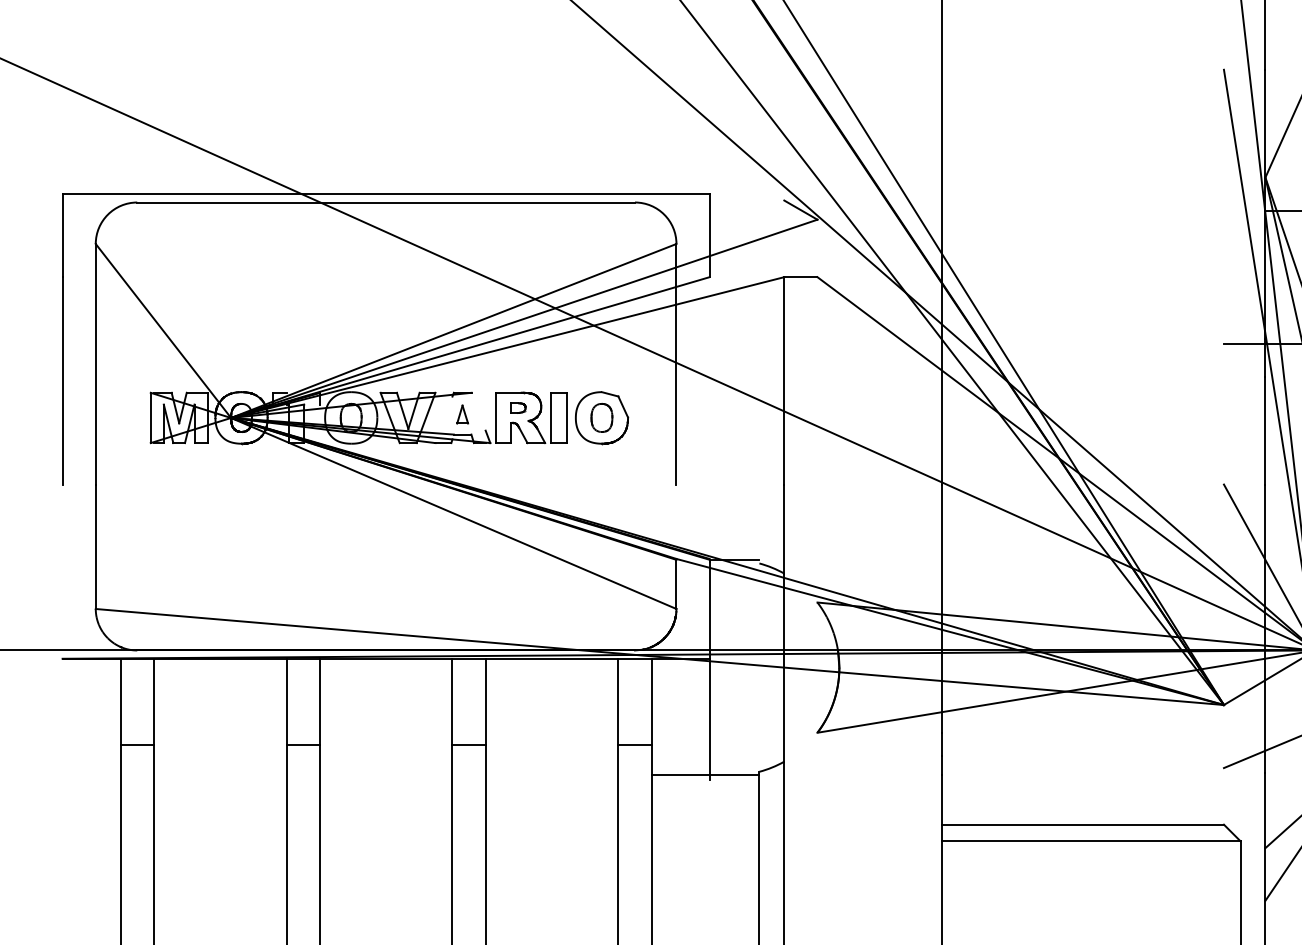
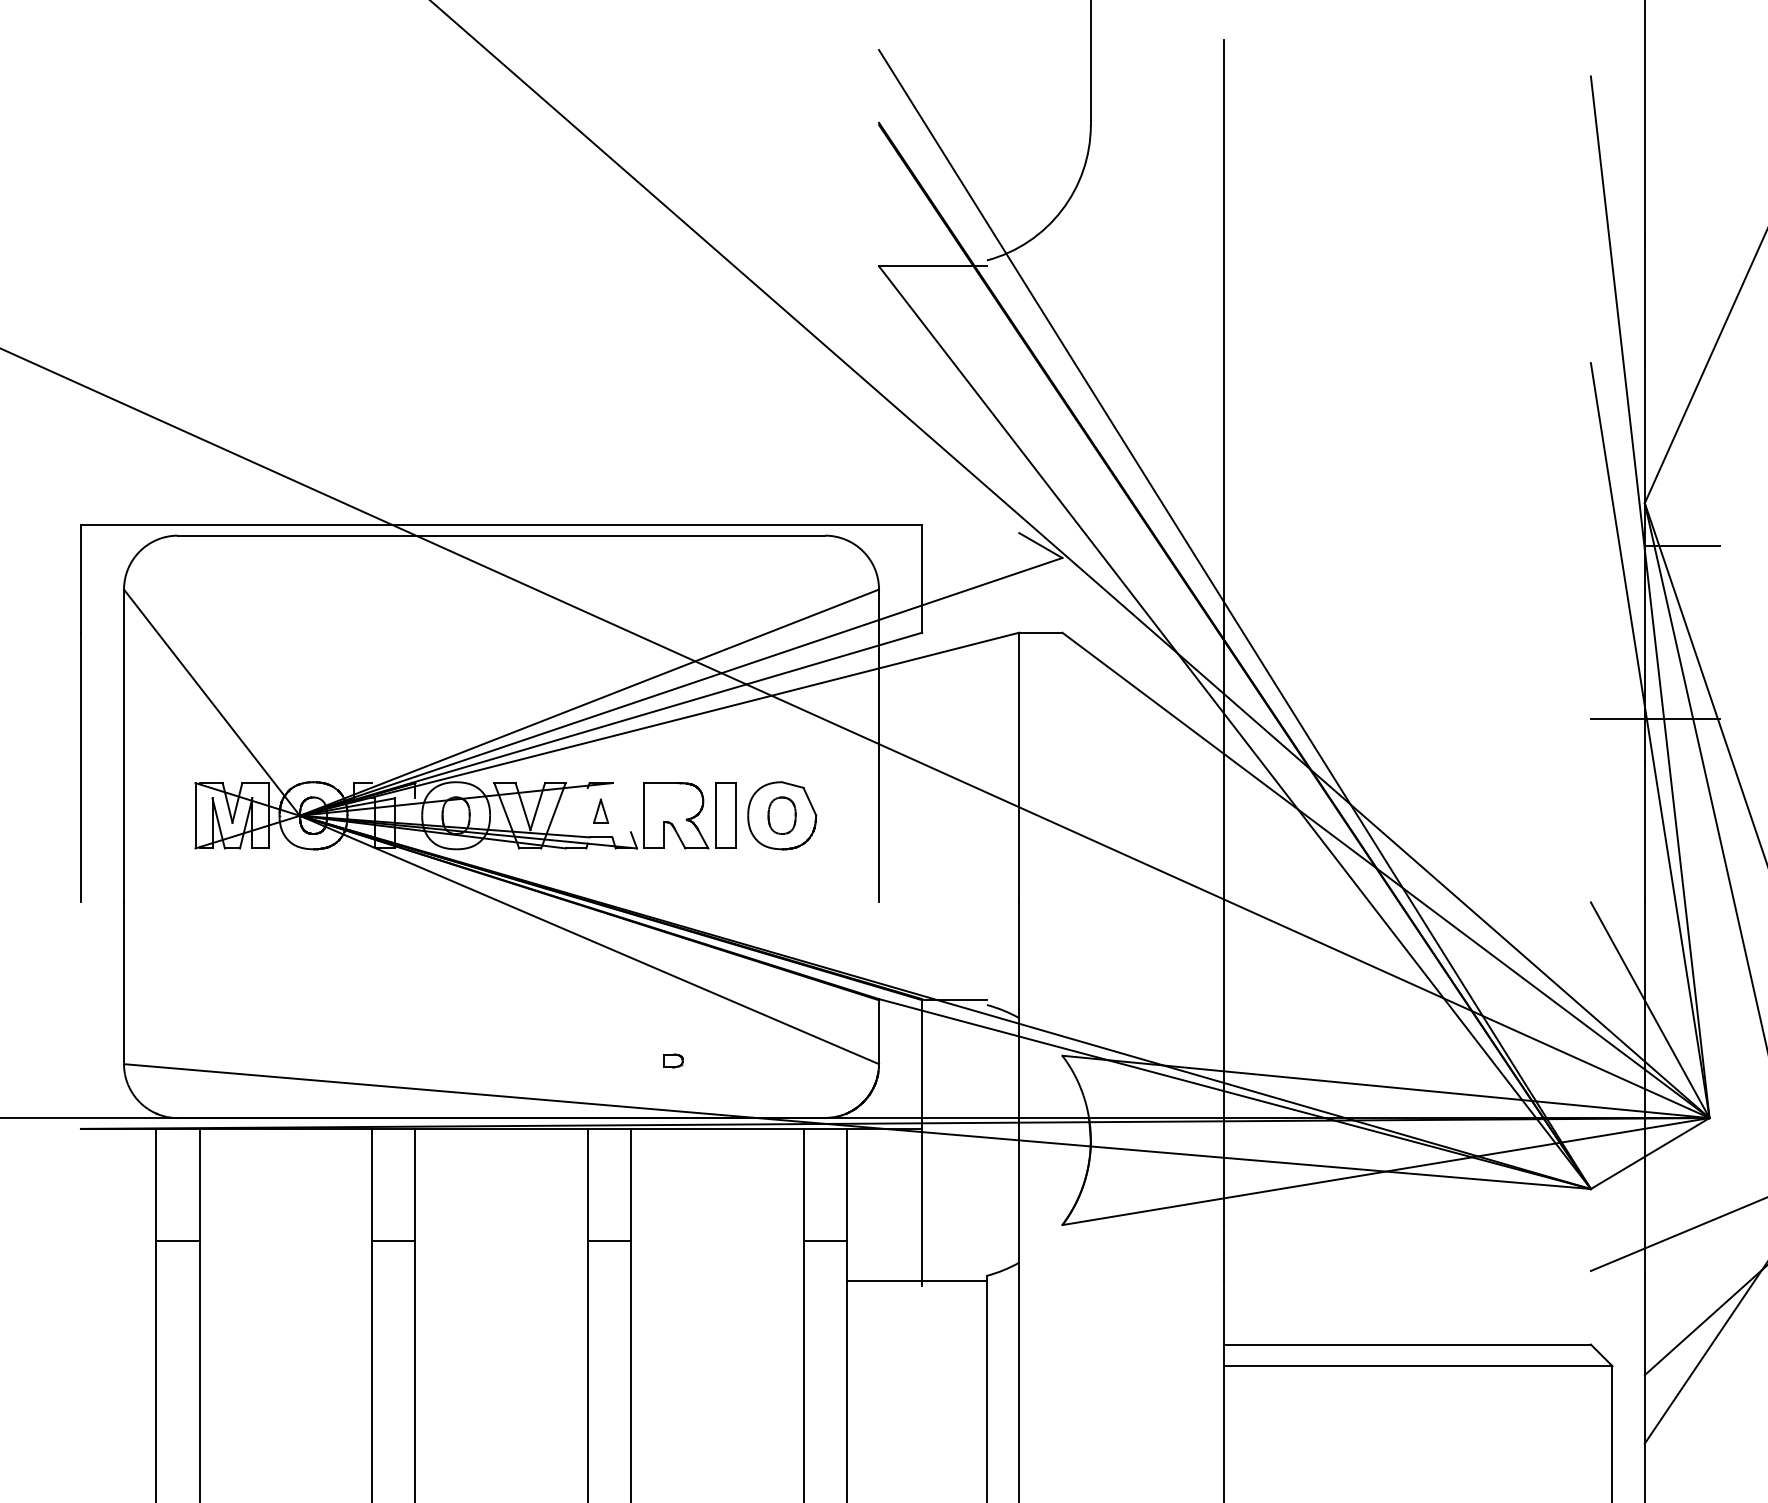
part: (518, 407) -> (673, 1060), moved

